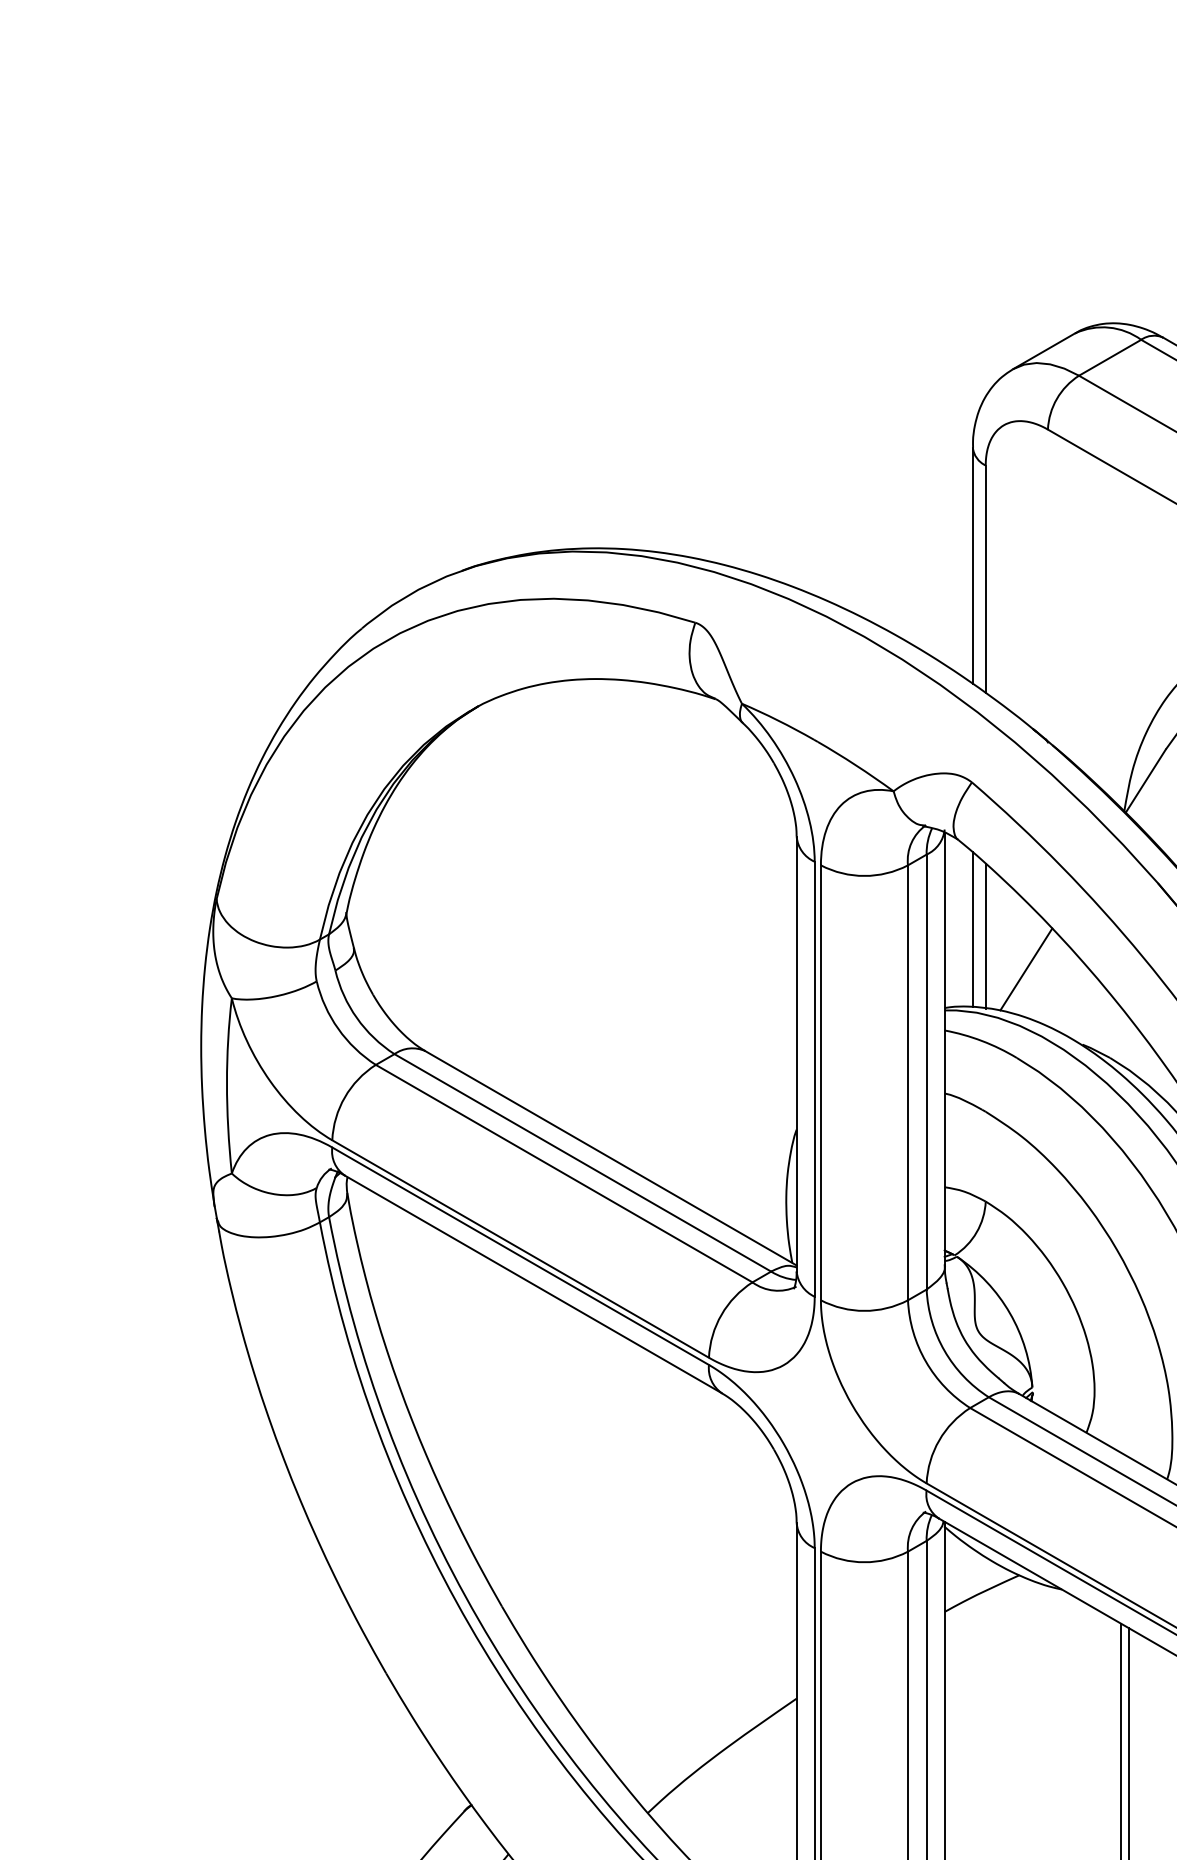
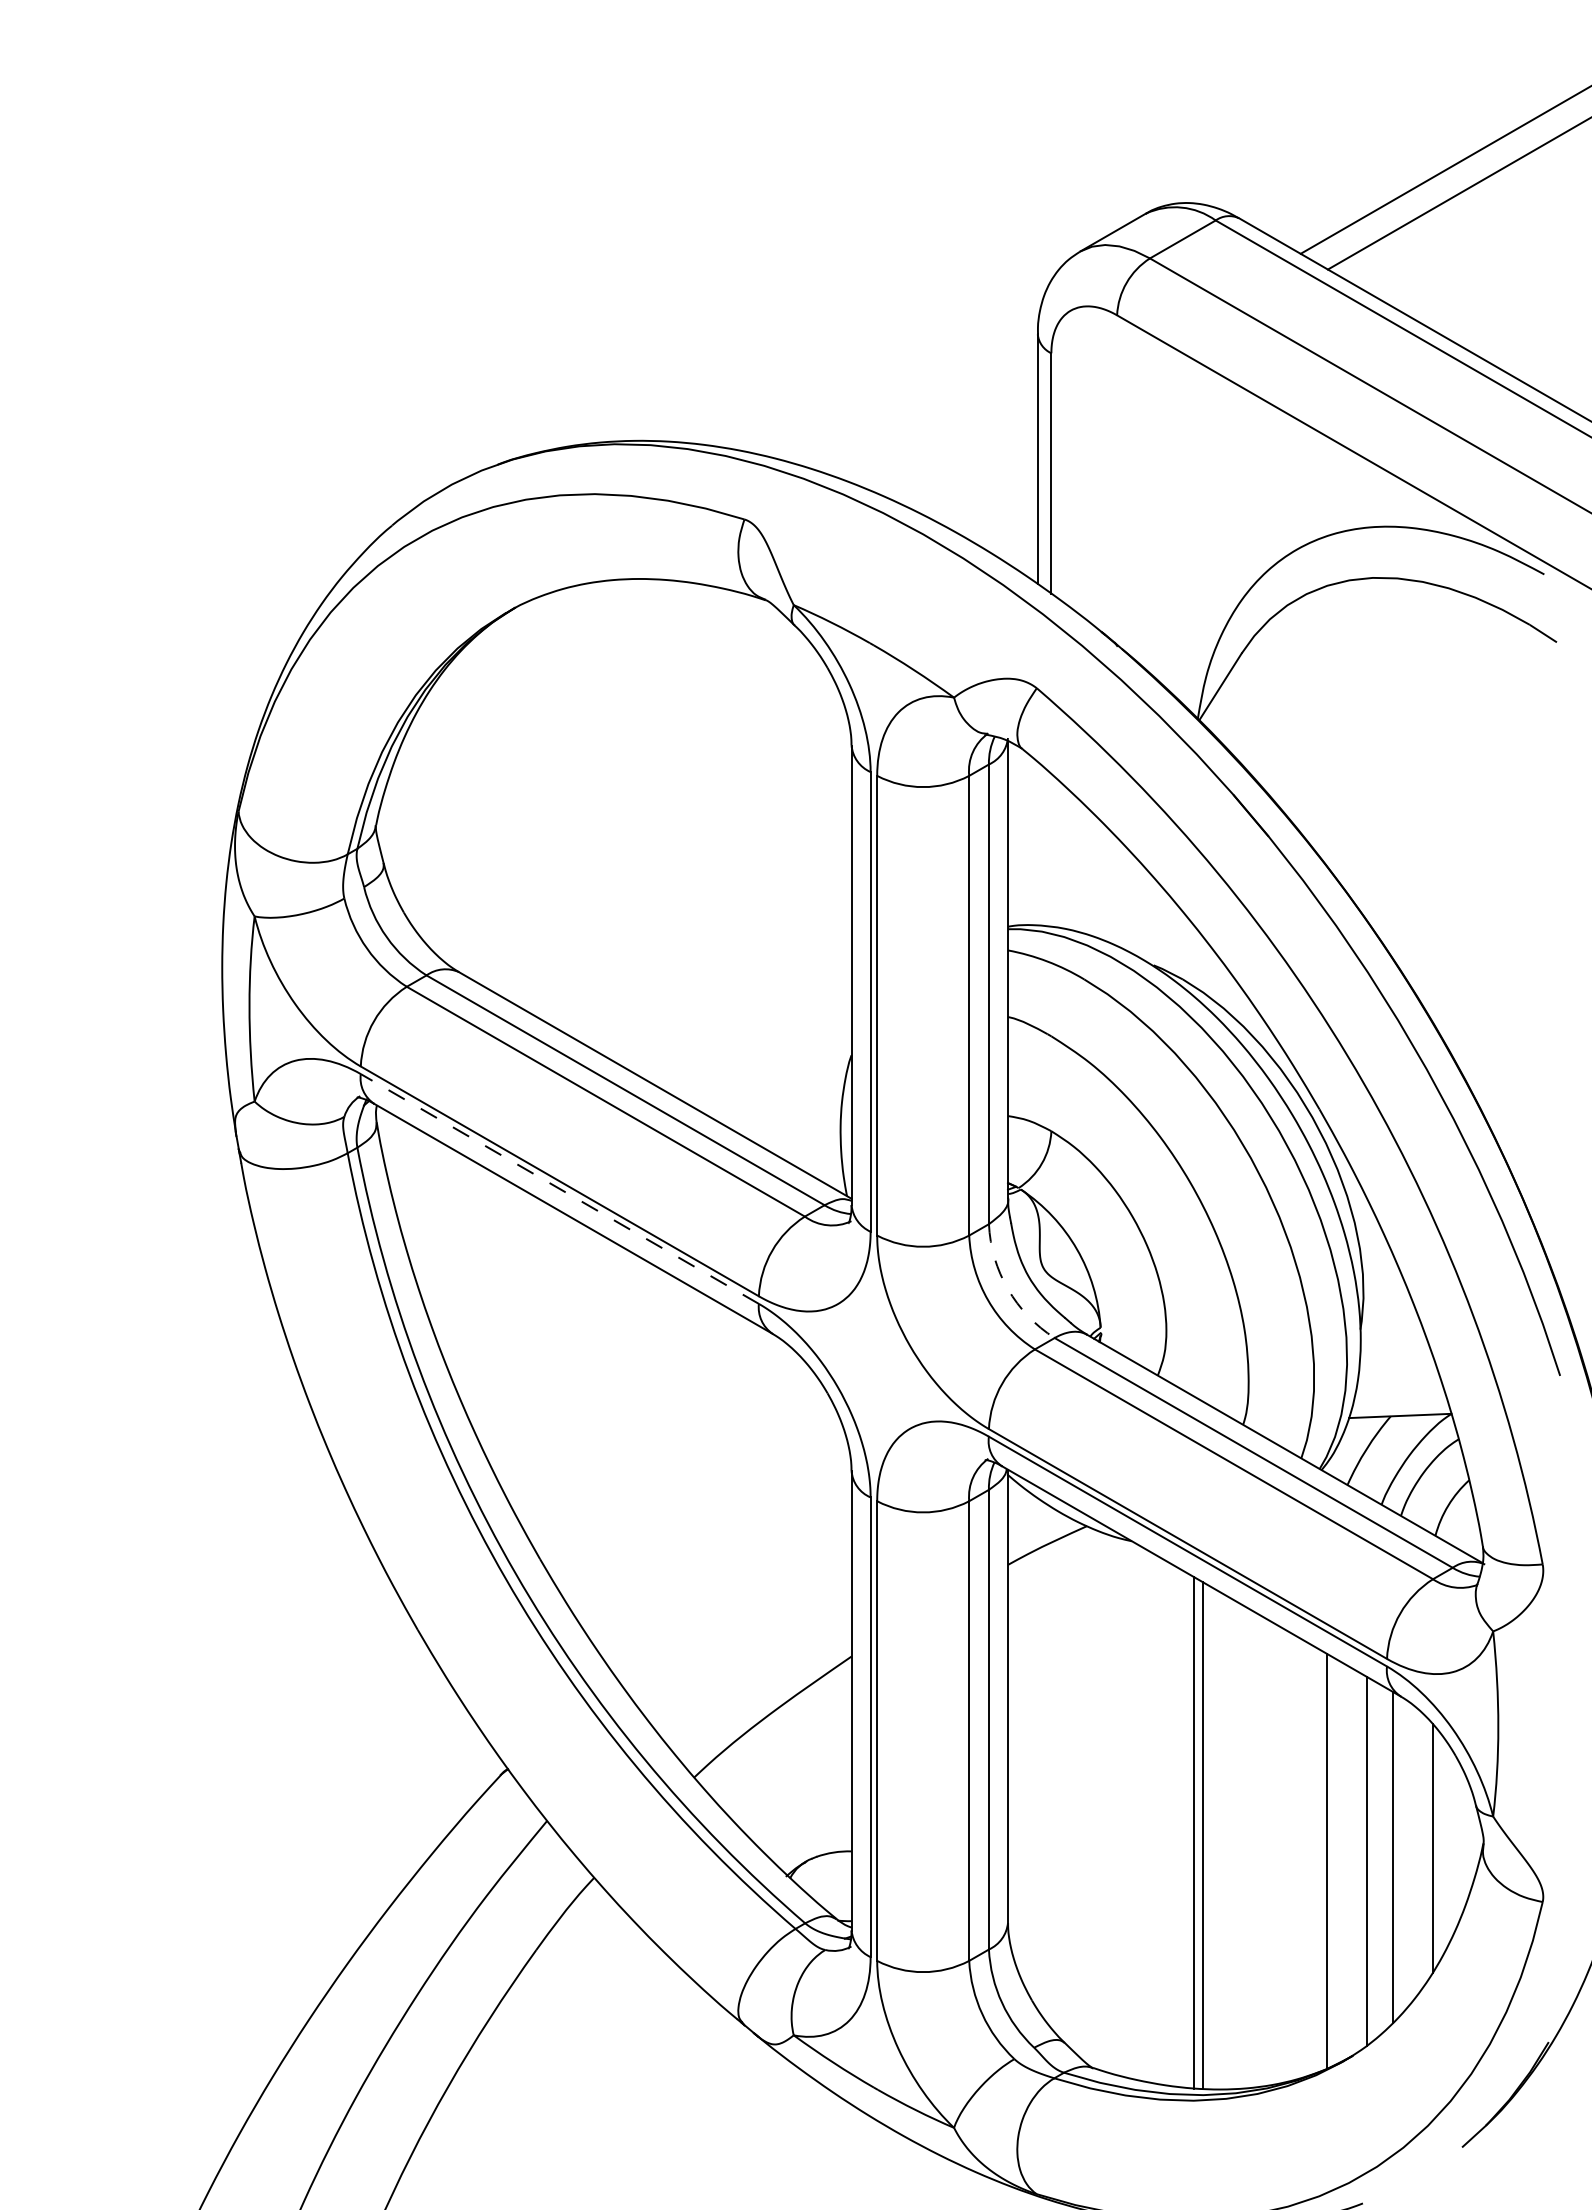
line: (972, 929) -> (1037, 843), removed
line: (985, 935) -> (1051, 850), removed
line: (1025, 969) -> (1093, 885), removed
line: (520, 1255) -> (559, 1188), solid -> dashed
arc: (944, 1351) -> (1007, 1289), solid -> dashed

